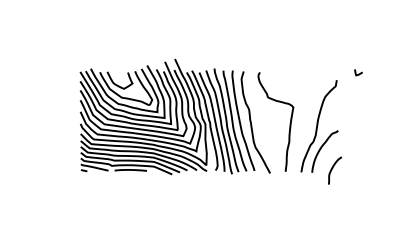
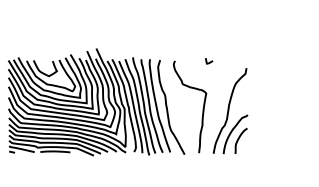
curve: (358, 73) -> (209, 61), moved
curve: (333, 168) -> (239, 138), moved

